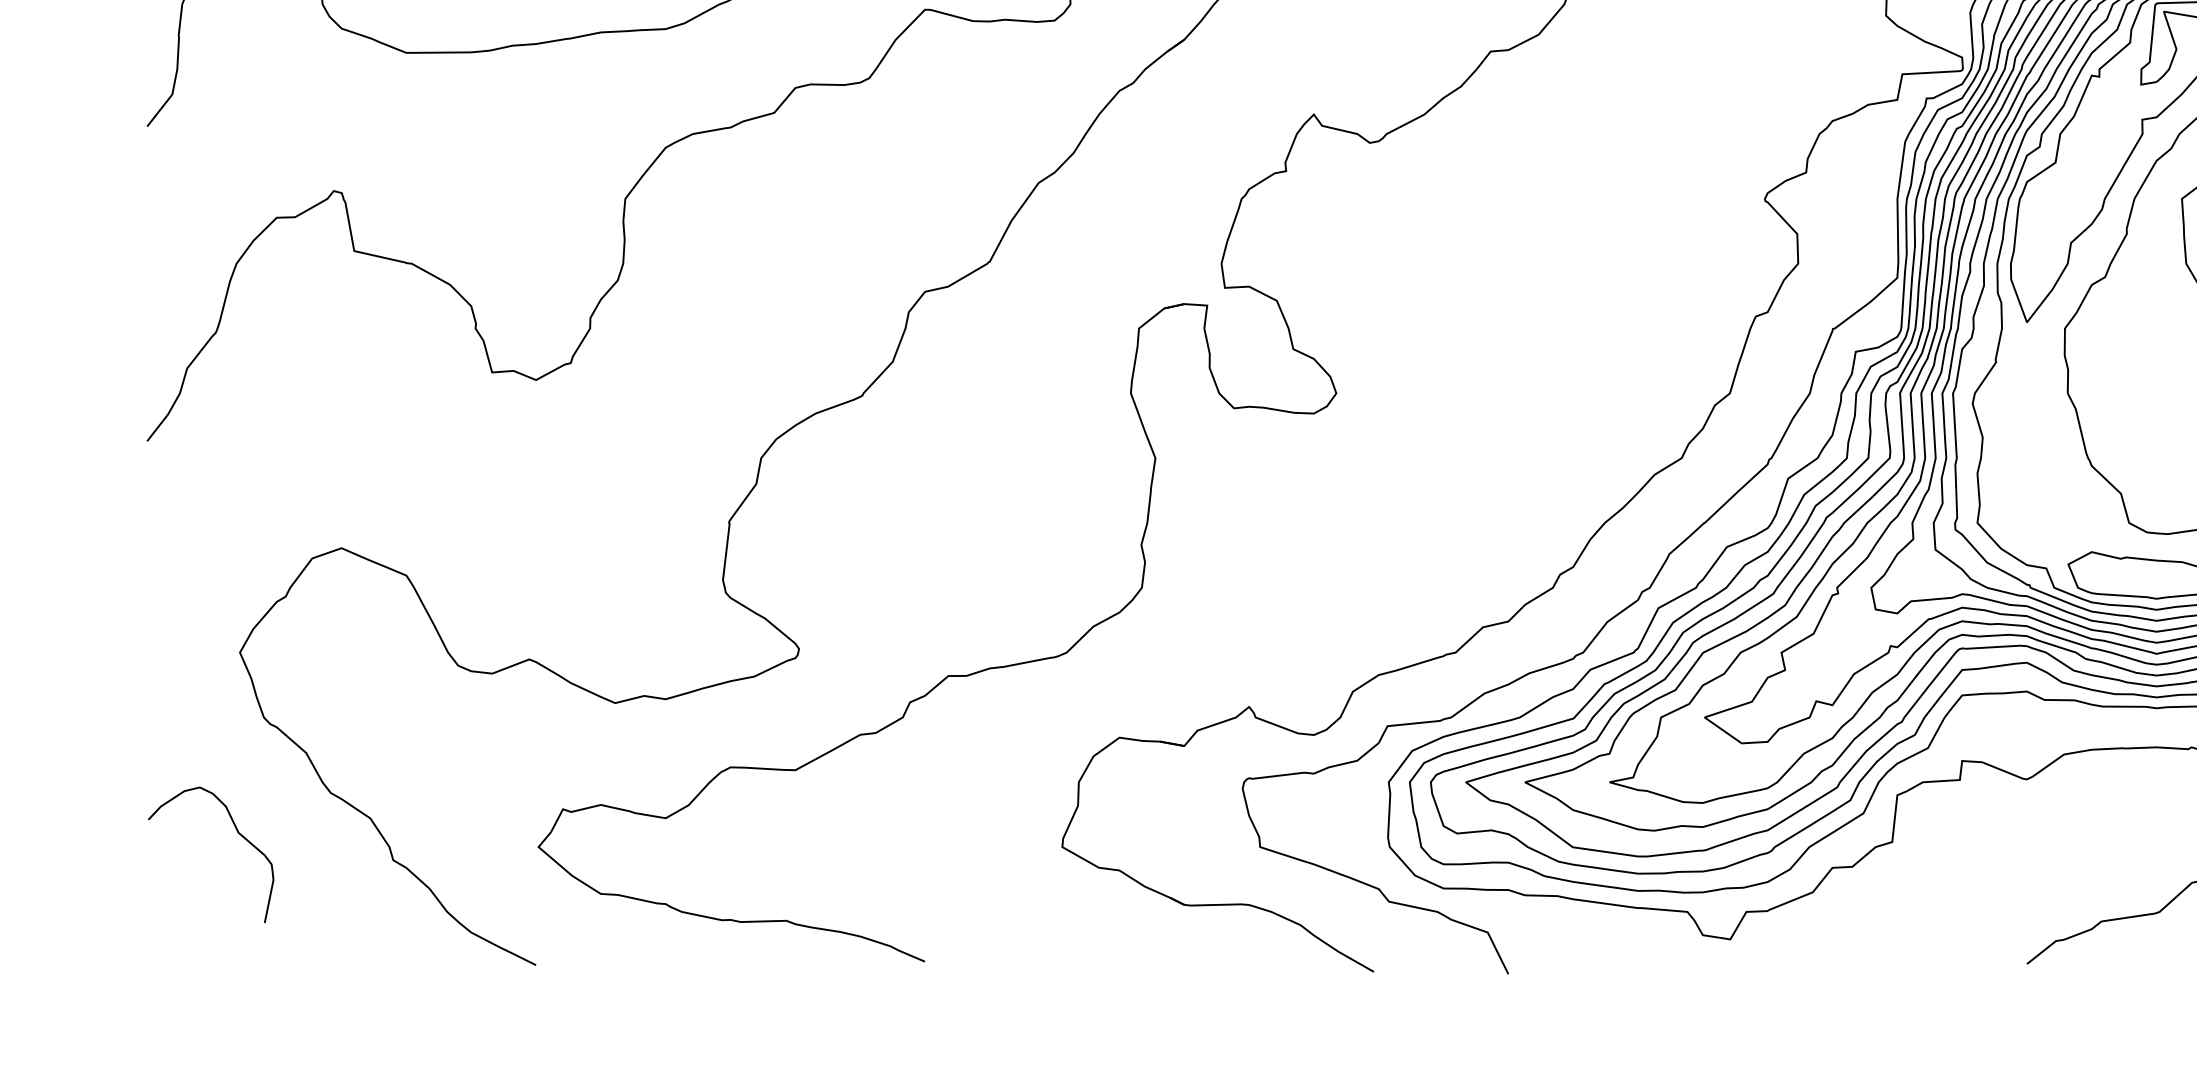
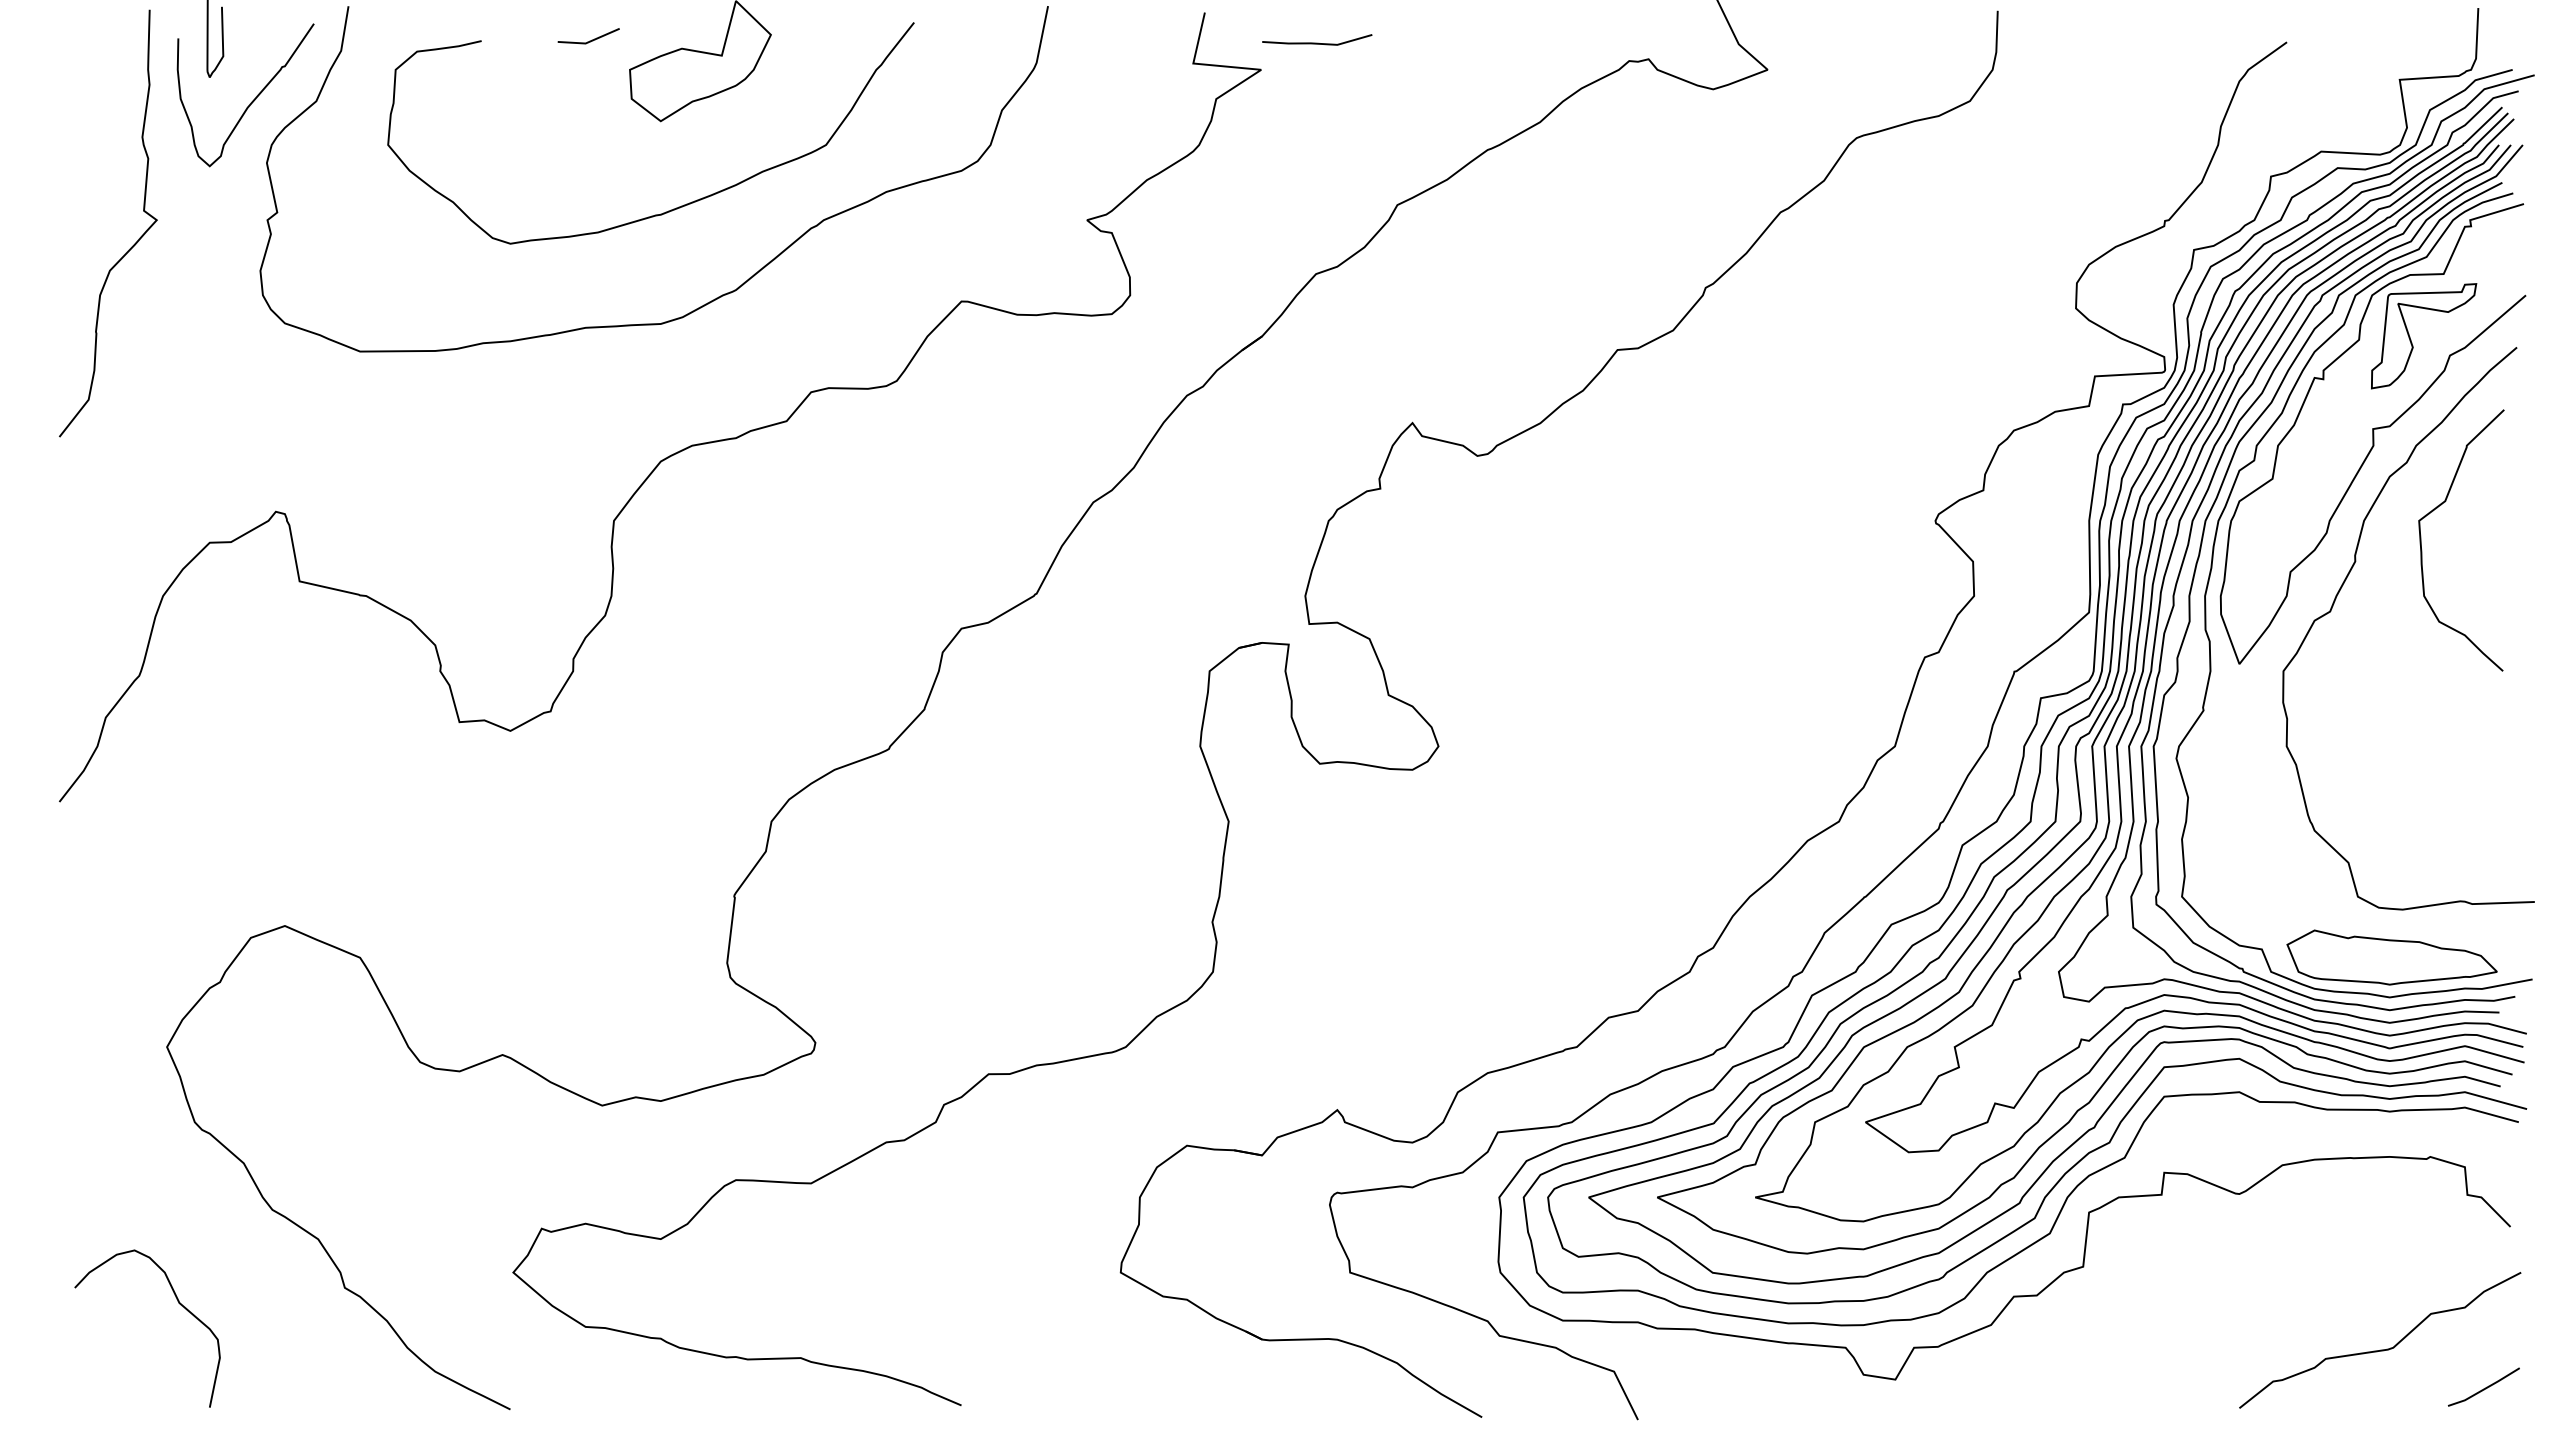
curve: (237, 833) -> (178, 1303), moved

